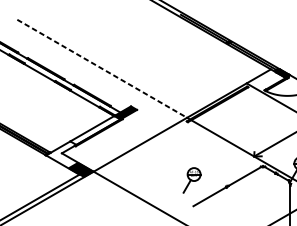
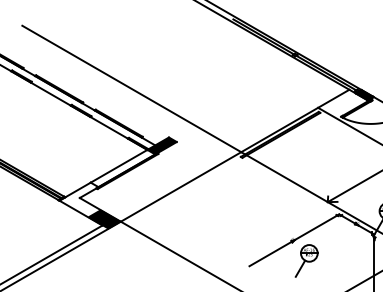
line: (102, 69) -> (132, 89), dashed -> solid
part: (191, 180) -> (306, 260), moved

